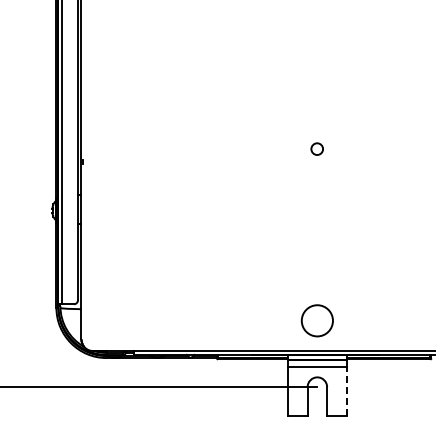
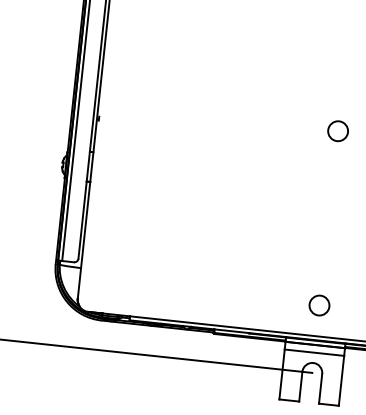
circle: (316, 148) -> (337, 130), size x1.67
circle: (317, 320) -> (319, 305), size x0.62
line: (346, 391) -> (341, 380), dashed -> solid

